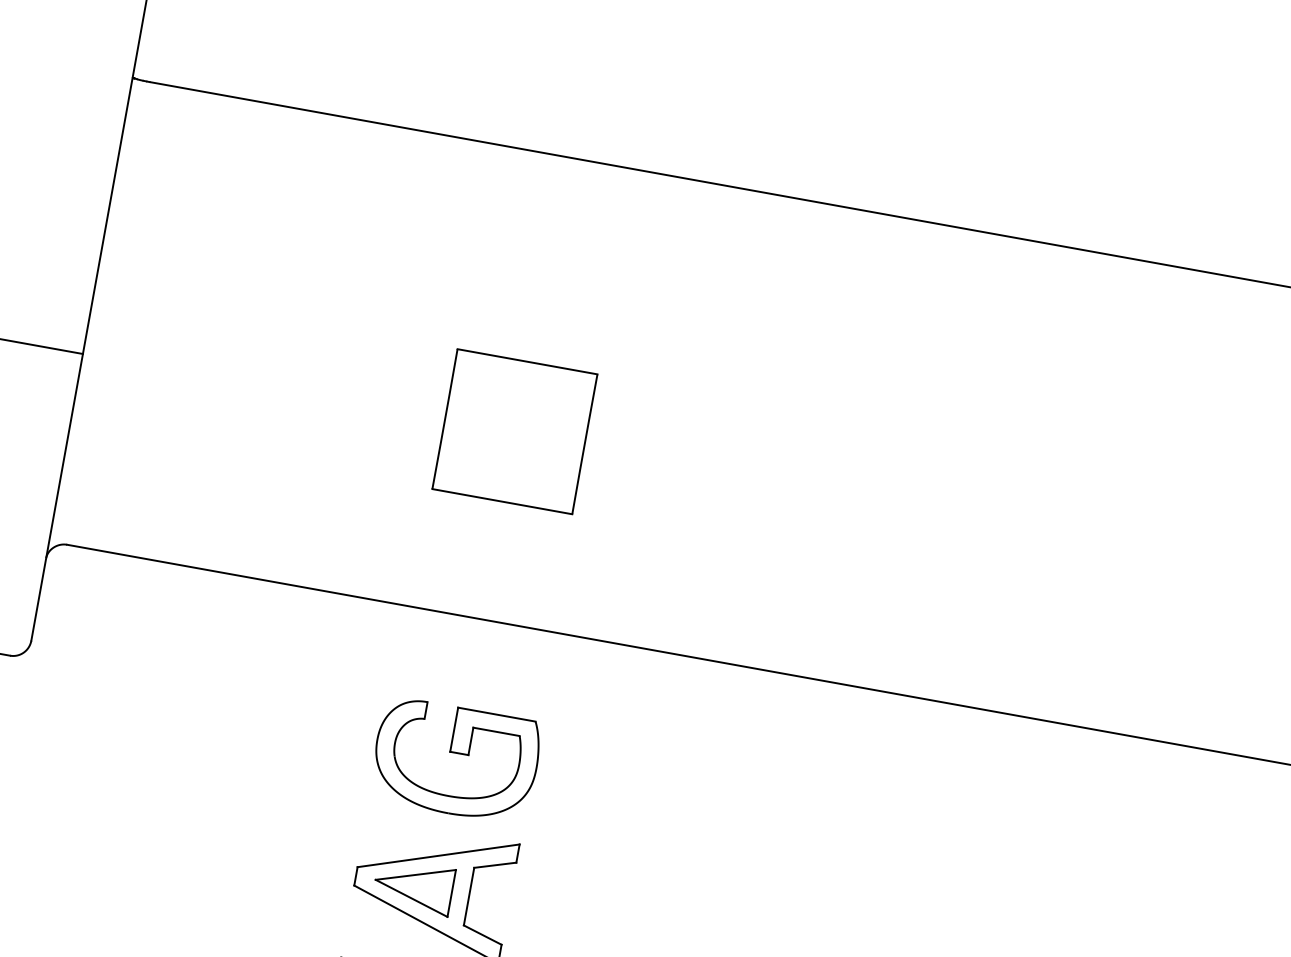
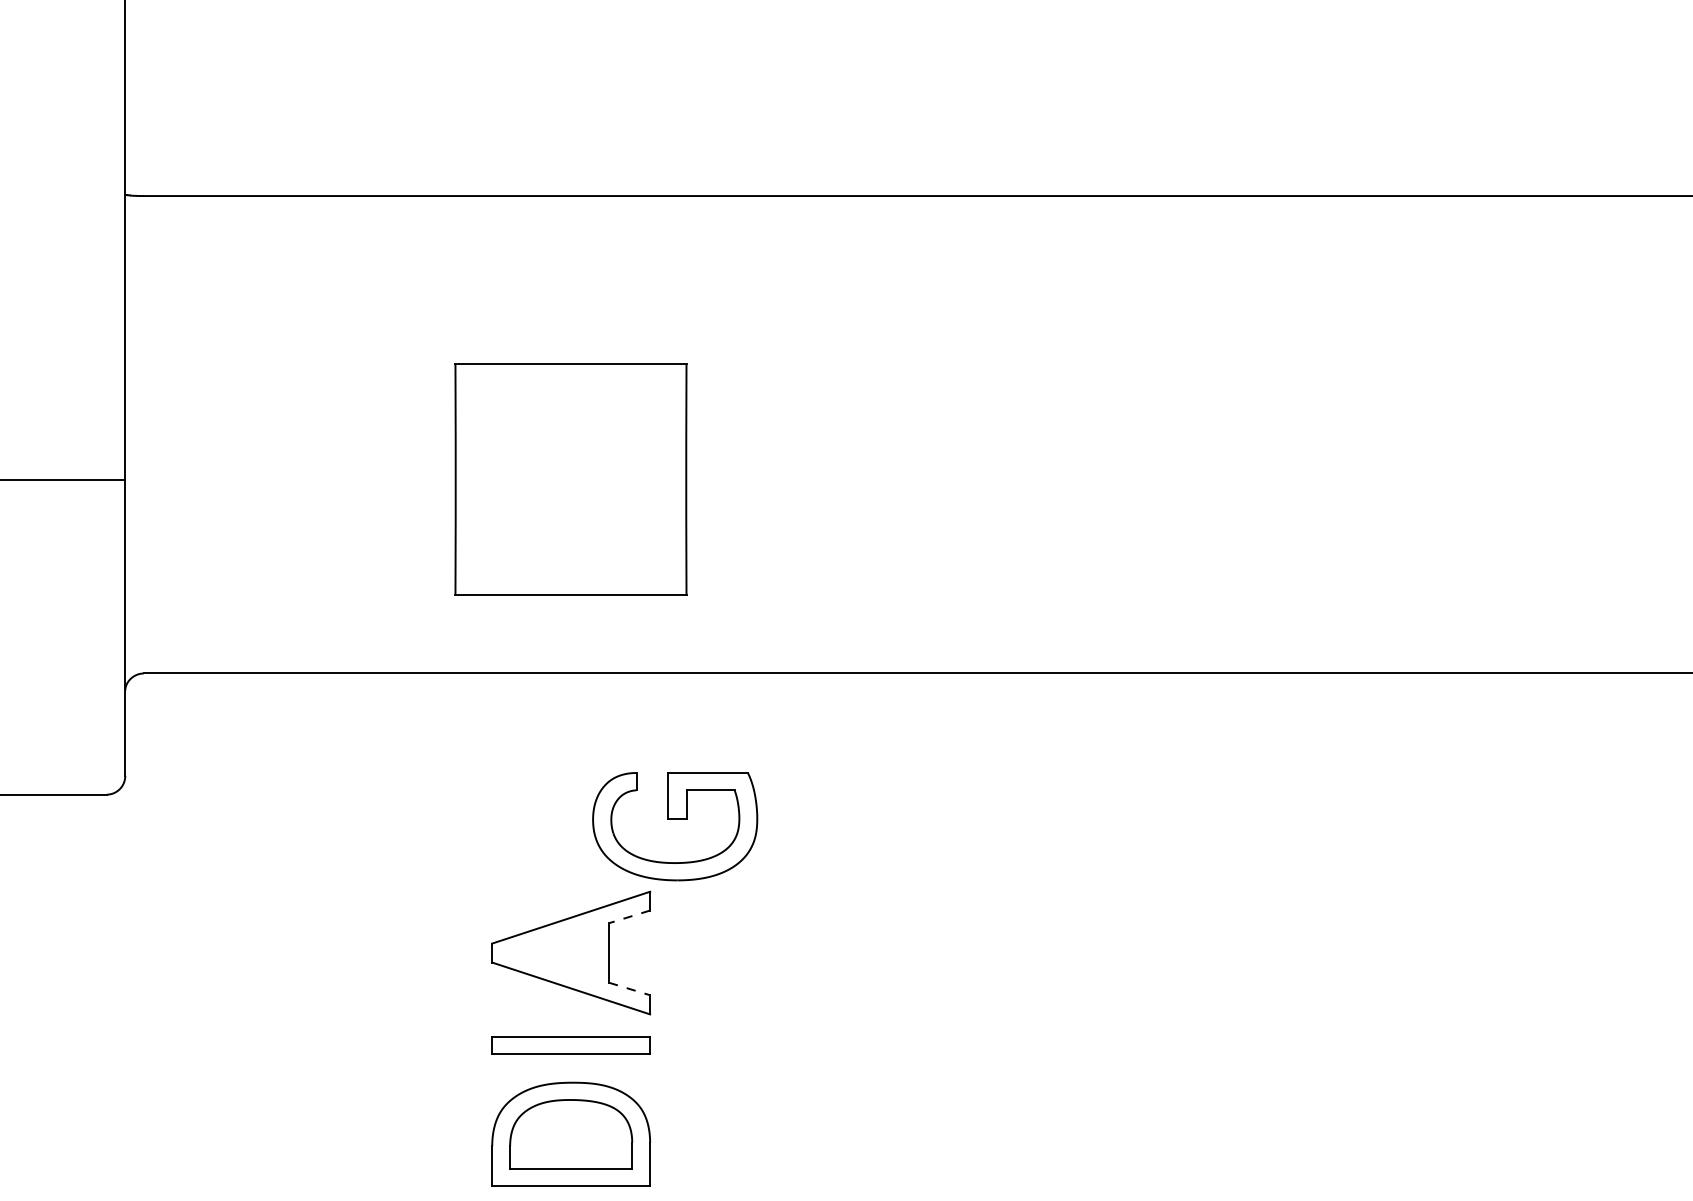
part: (515, 431) -> (571, 479), size x1.6
part: (457, 753) -> (675, 819), moved
line: (495, 864) -> (629, 916), solid -> dashed
part: (413, 886) -> (551, 952), removed
line: (482, 934) -> (629, 988), solid -> dashed

